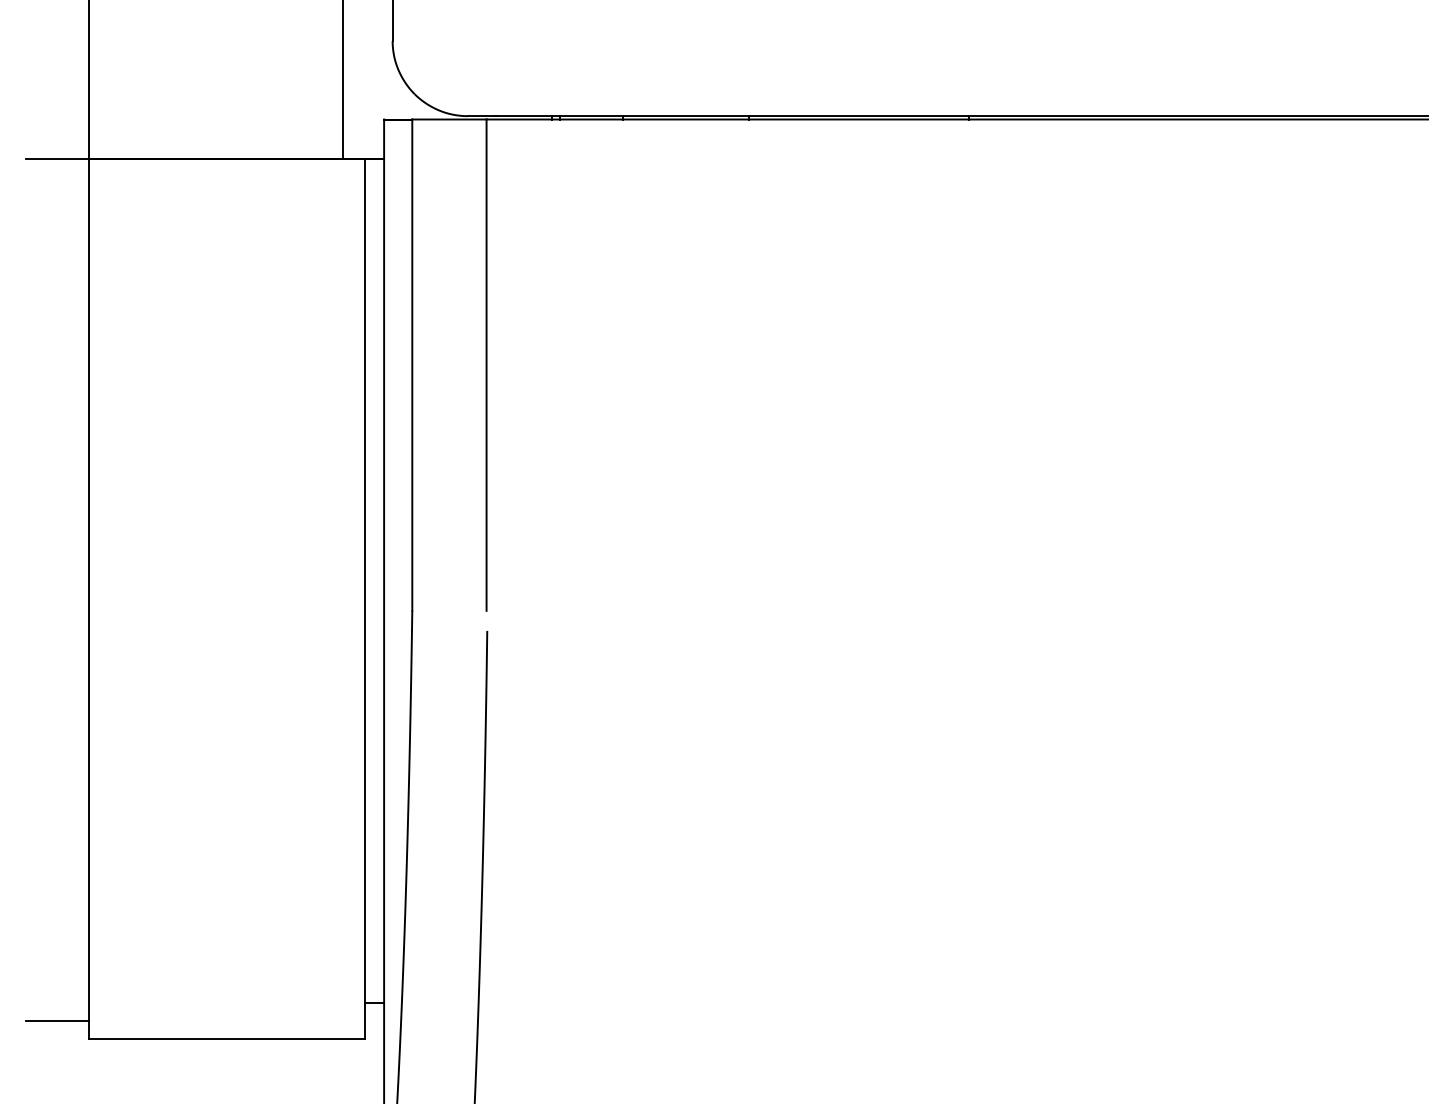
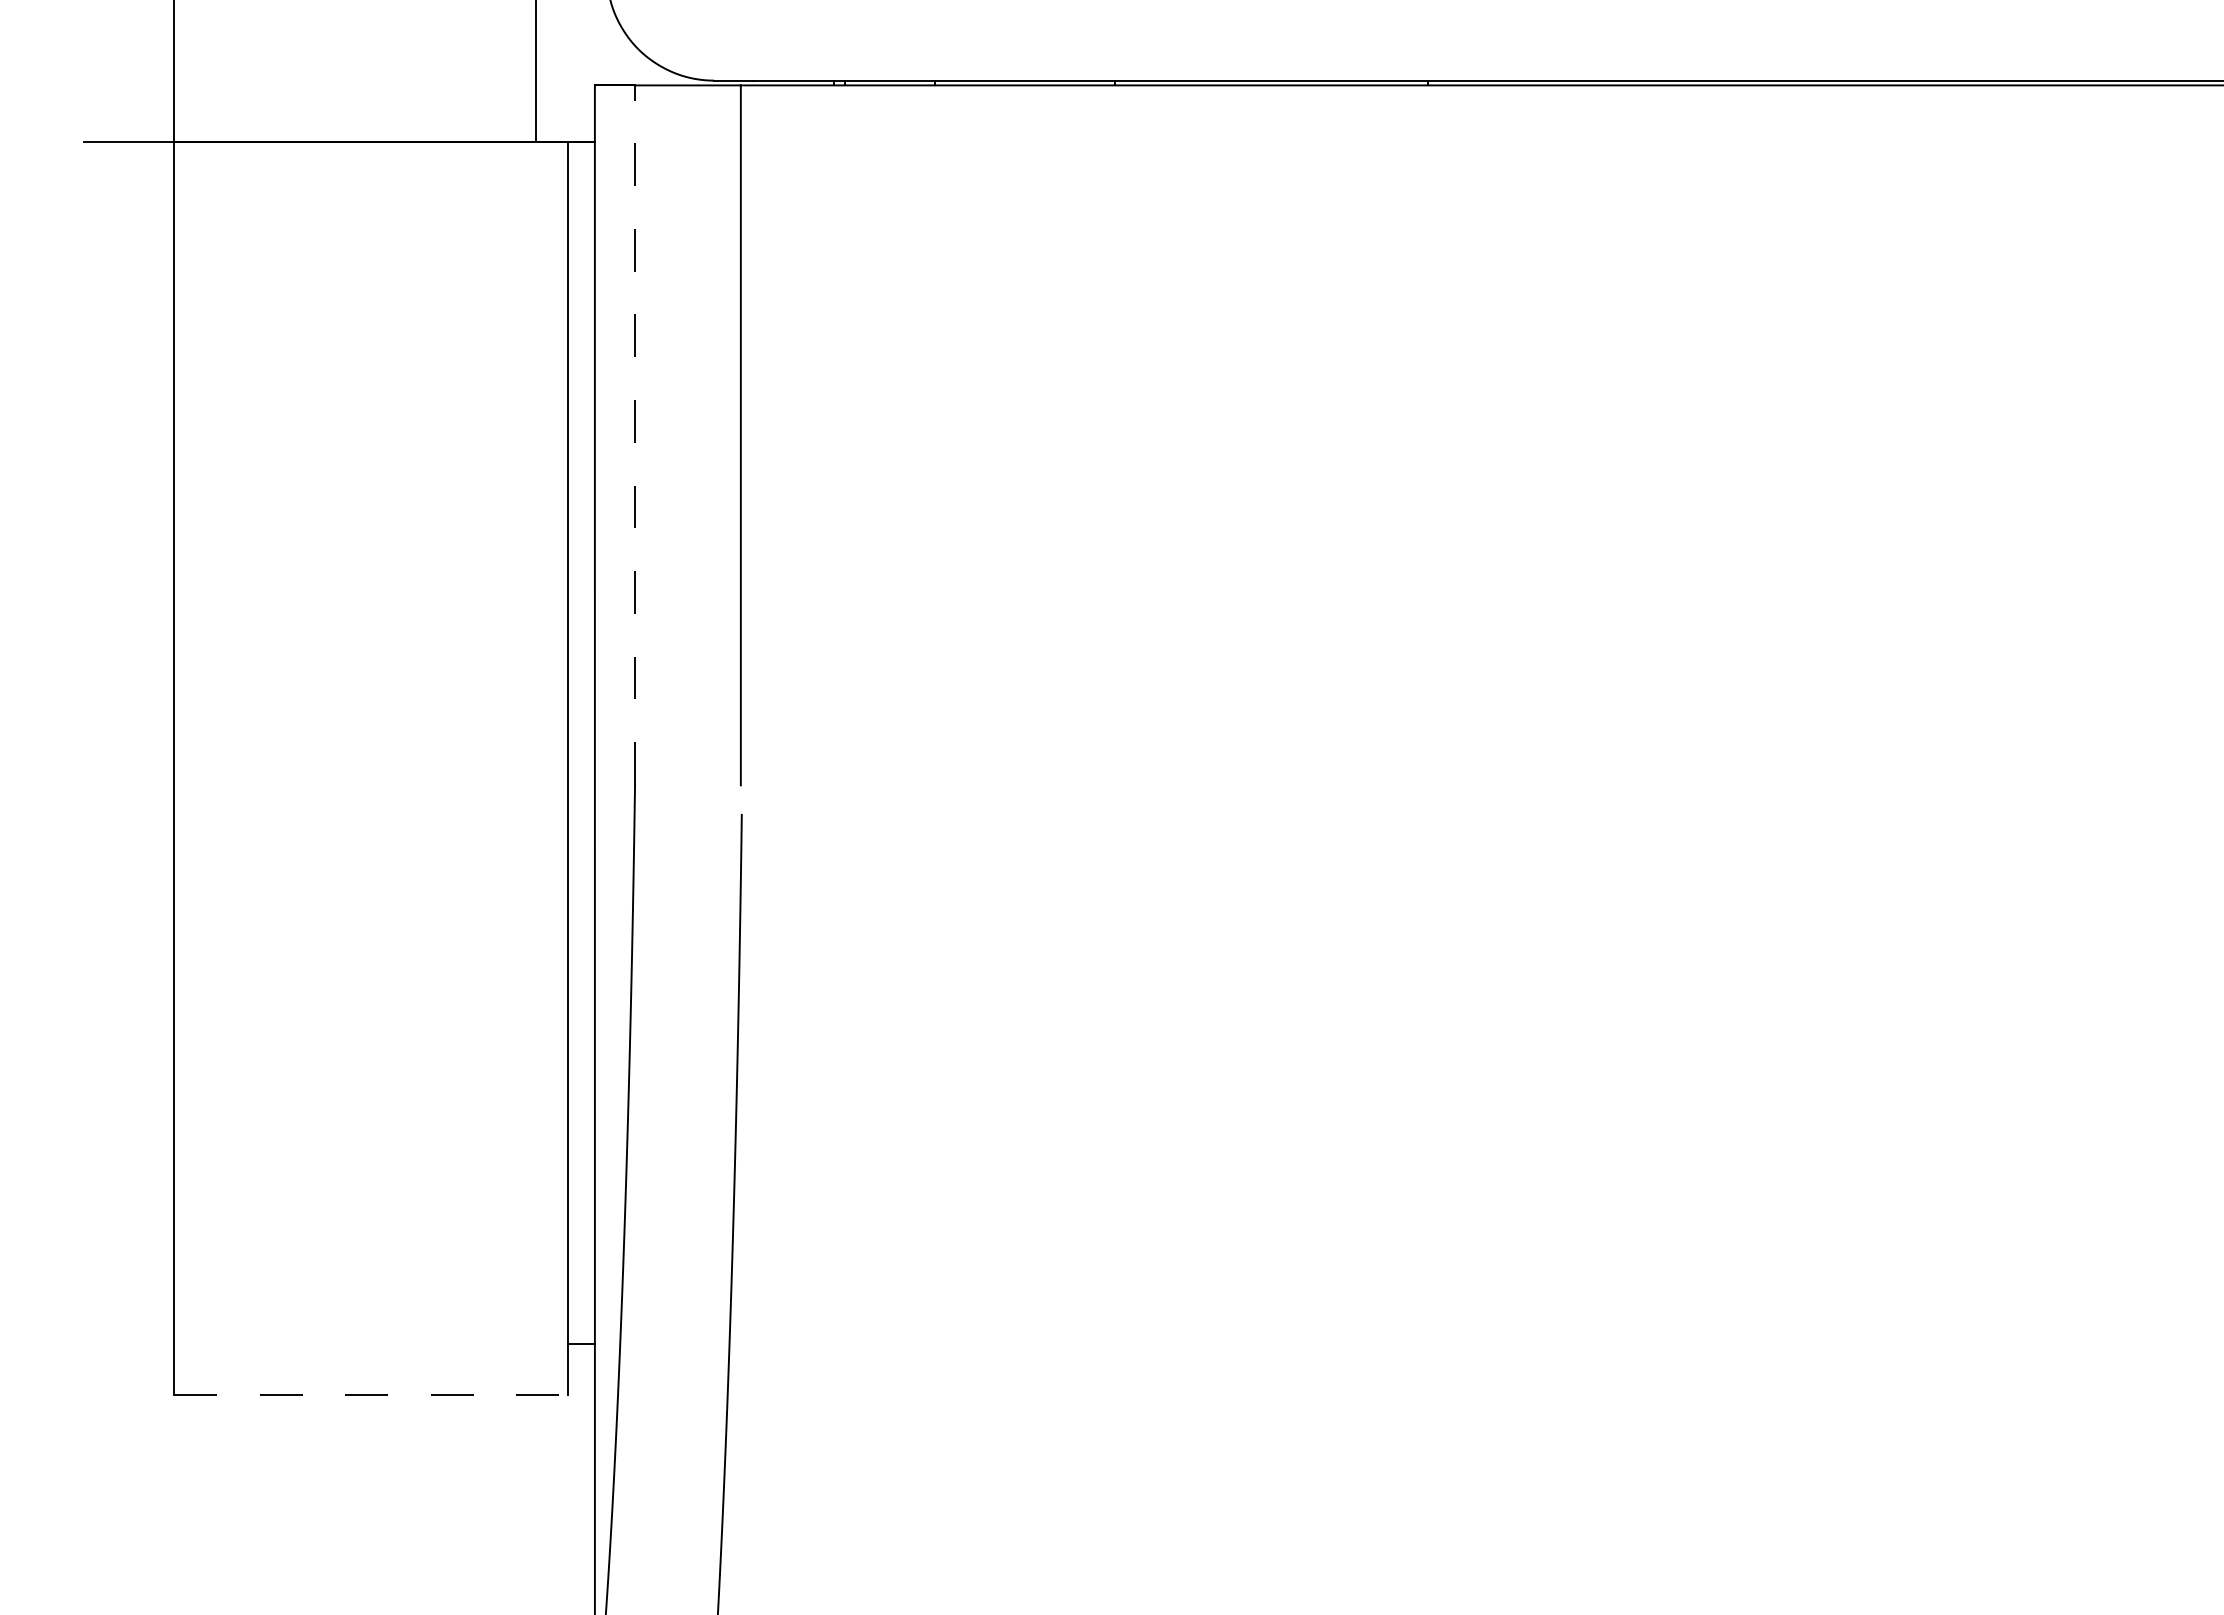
line: (412, 365) -> (635, 435), solid -> dashed
line: (57, 1020) -> (129, 1369), removed
line: (227, 1039) -> (371, 1395), solid -> dashed

